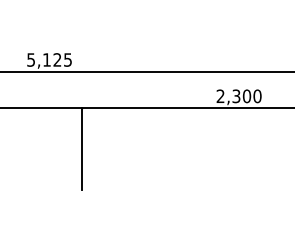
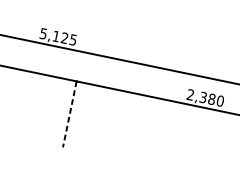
text: (246, 95) -> (211, 98), 2,300 -> 2,380
line: (82, 149) -> (70, 114), solid -> dashed

